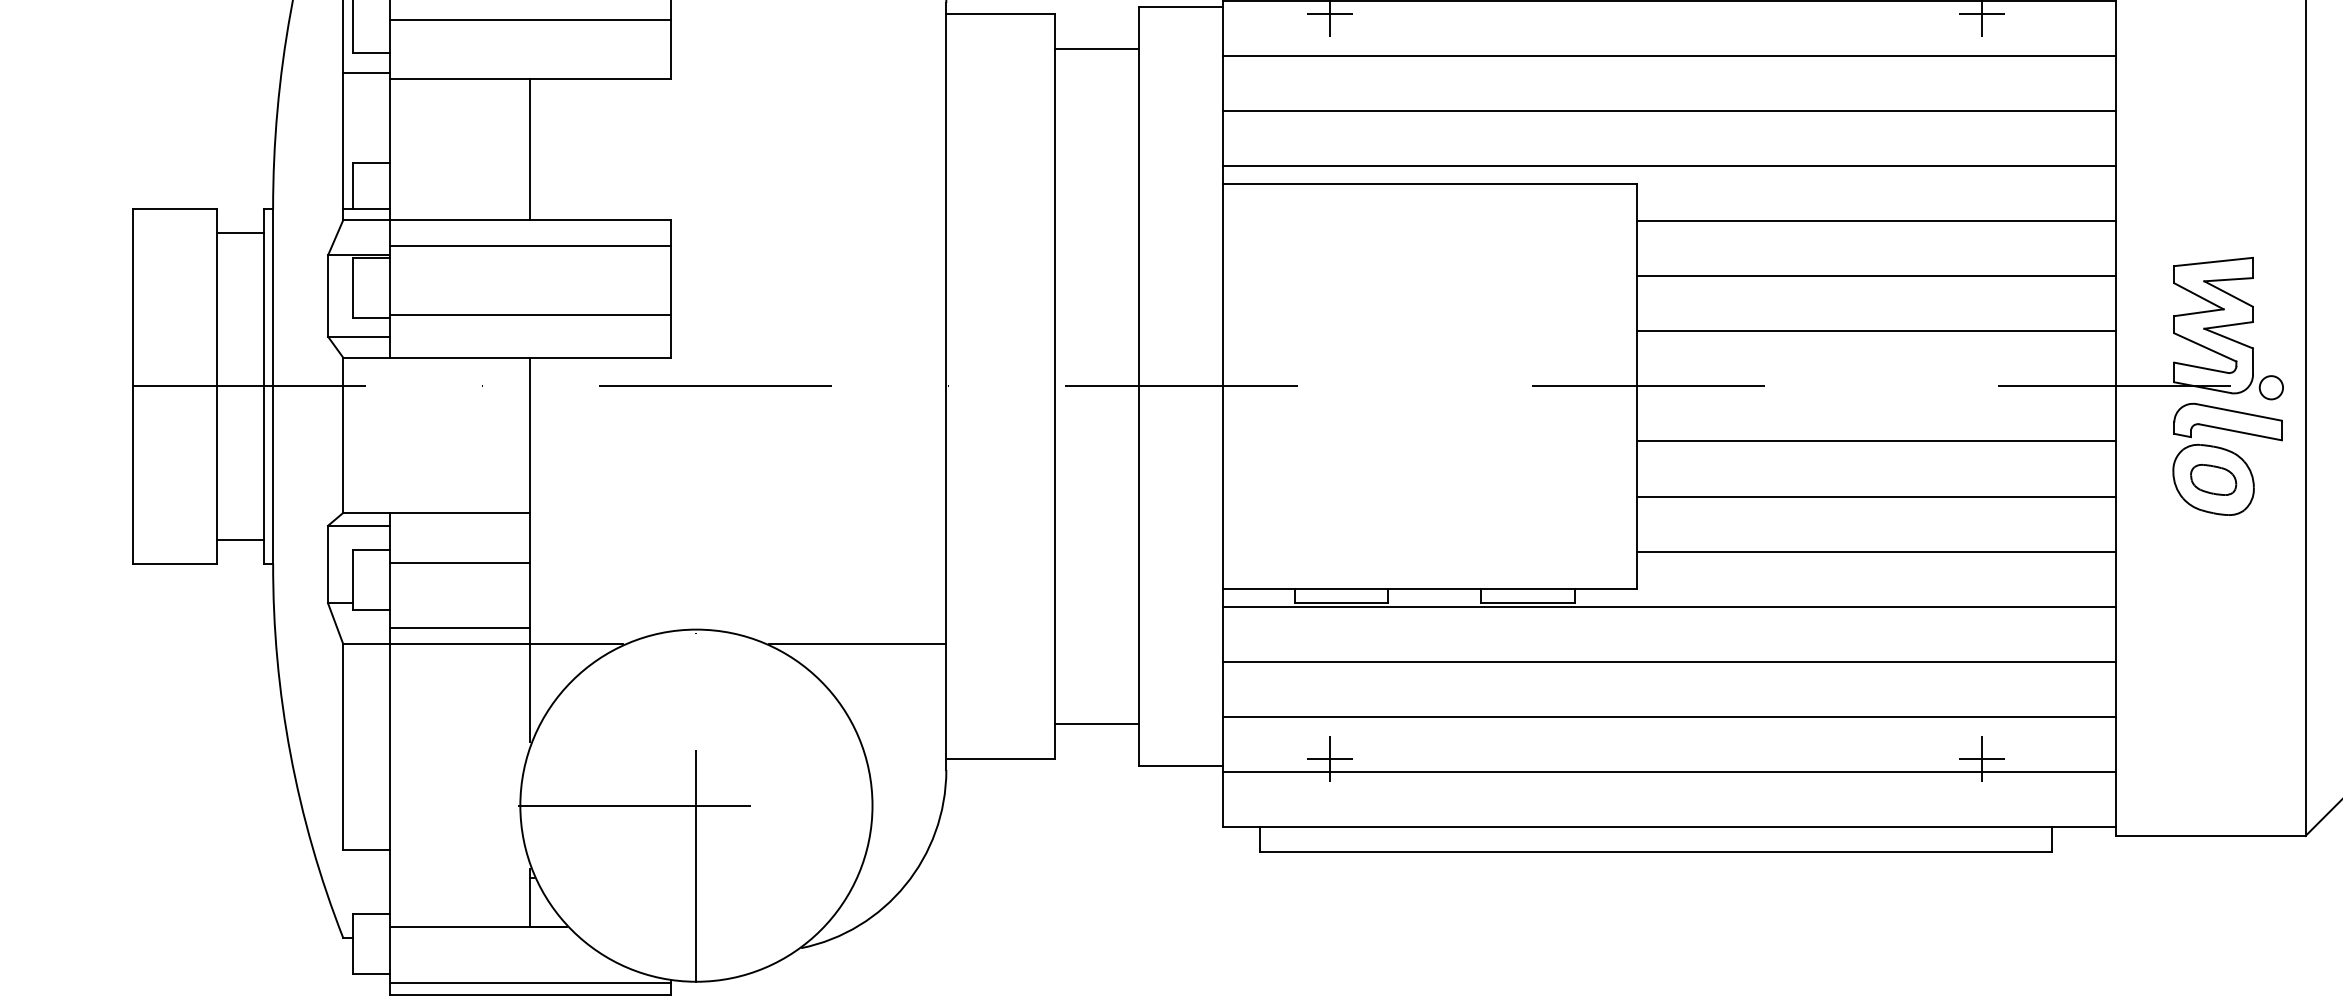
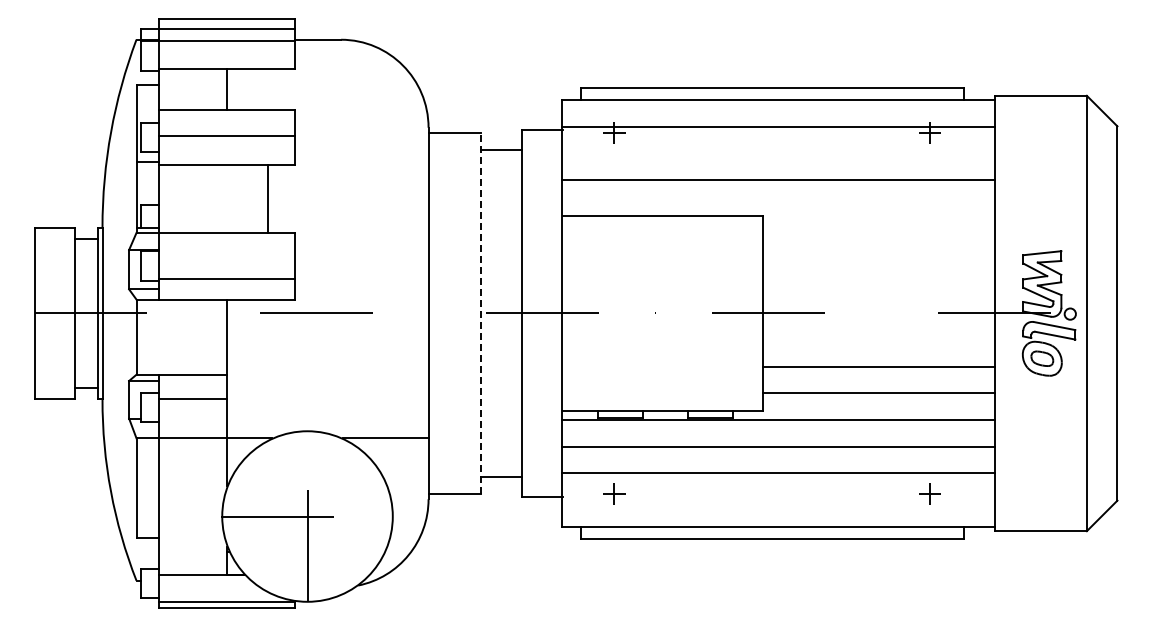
line: (1668, 56) -> (778, 153), removed
line: (531, 149) -> (268, 198), moved
line: (1668, 165) -> (778, 206), removed
line: (1877, 221) -> (879, 233), removed
line: (531, 246) -> (227, 245), removed
line: (1877, 277) -> (879, 260), removed
line: (1877, 330) -> (879, 286), removed
line: (1055, 386) -> (481, 313), solid -> dashed
line: (1877, 442) -> (879, 340), removed
line: (460, 628) -> (193, 430), removed
line: (1668, 772) -> (778, 500), removed

